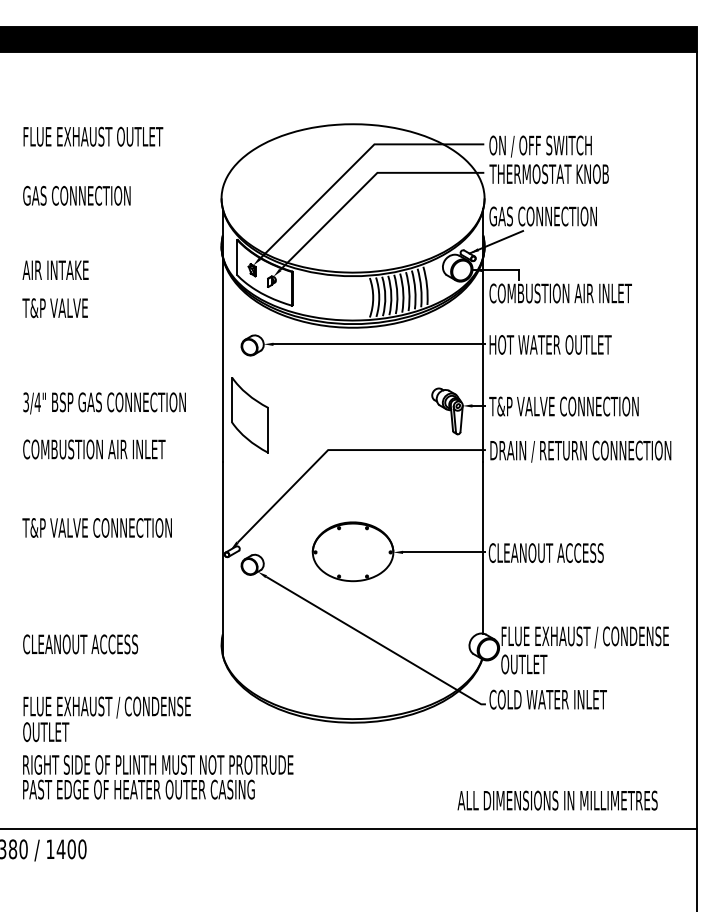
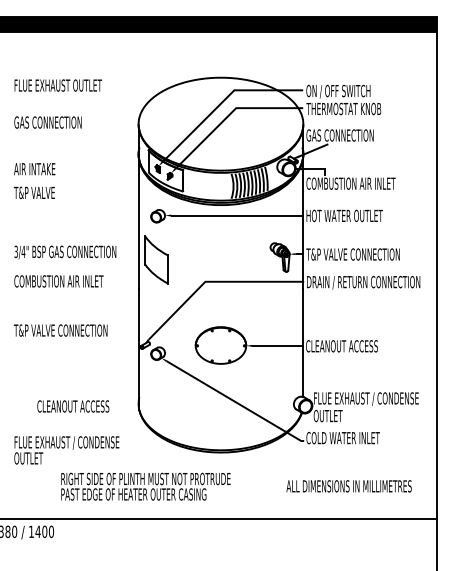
text: (80, 644) -> (73, 406), moved
text: (157, 776) -> (145, 486), moved
text: (556, 800) -> (348, 486), moved

